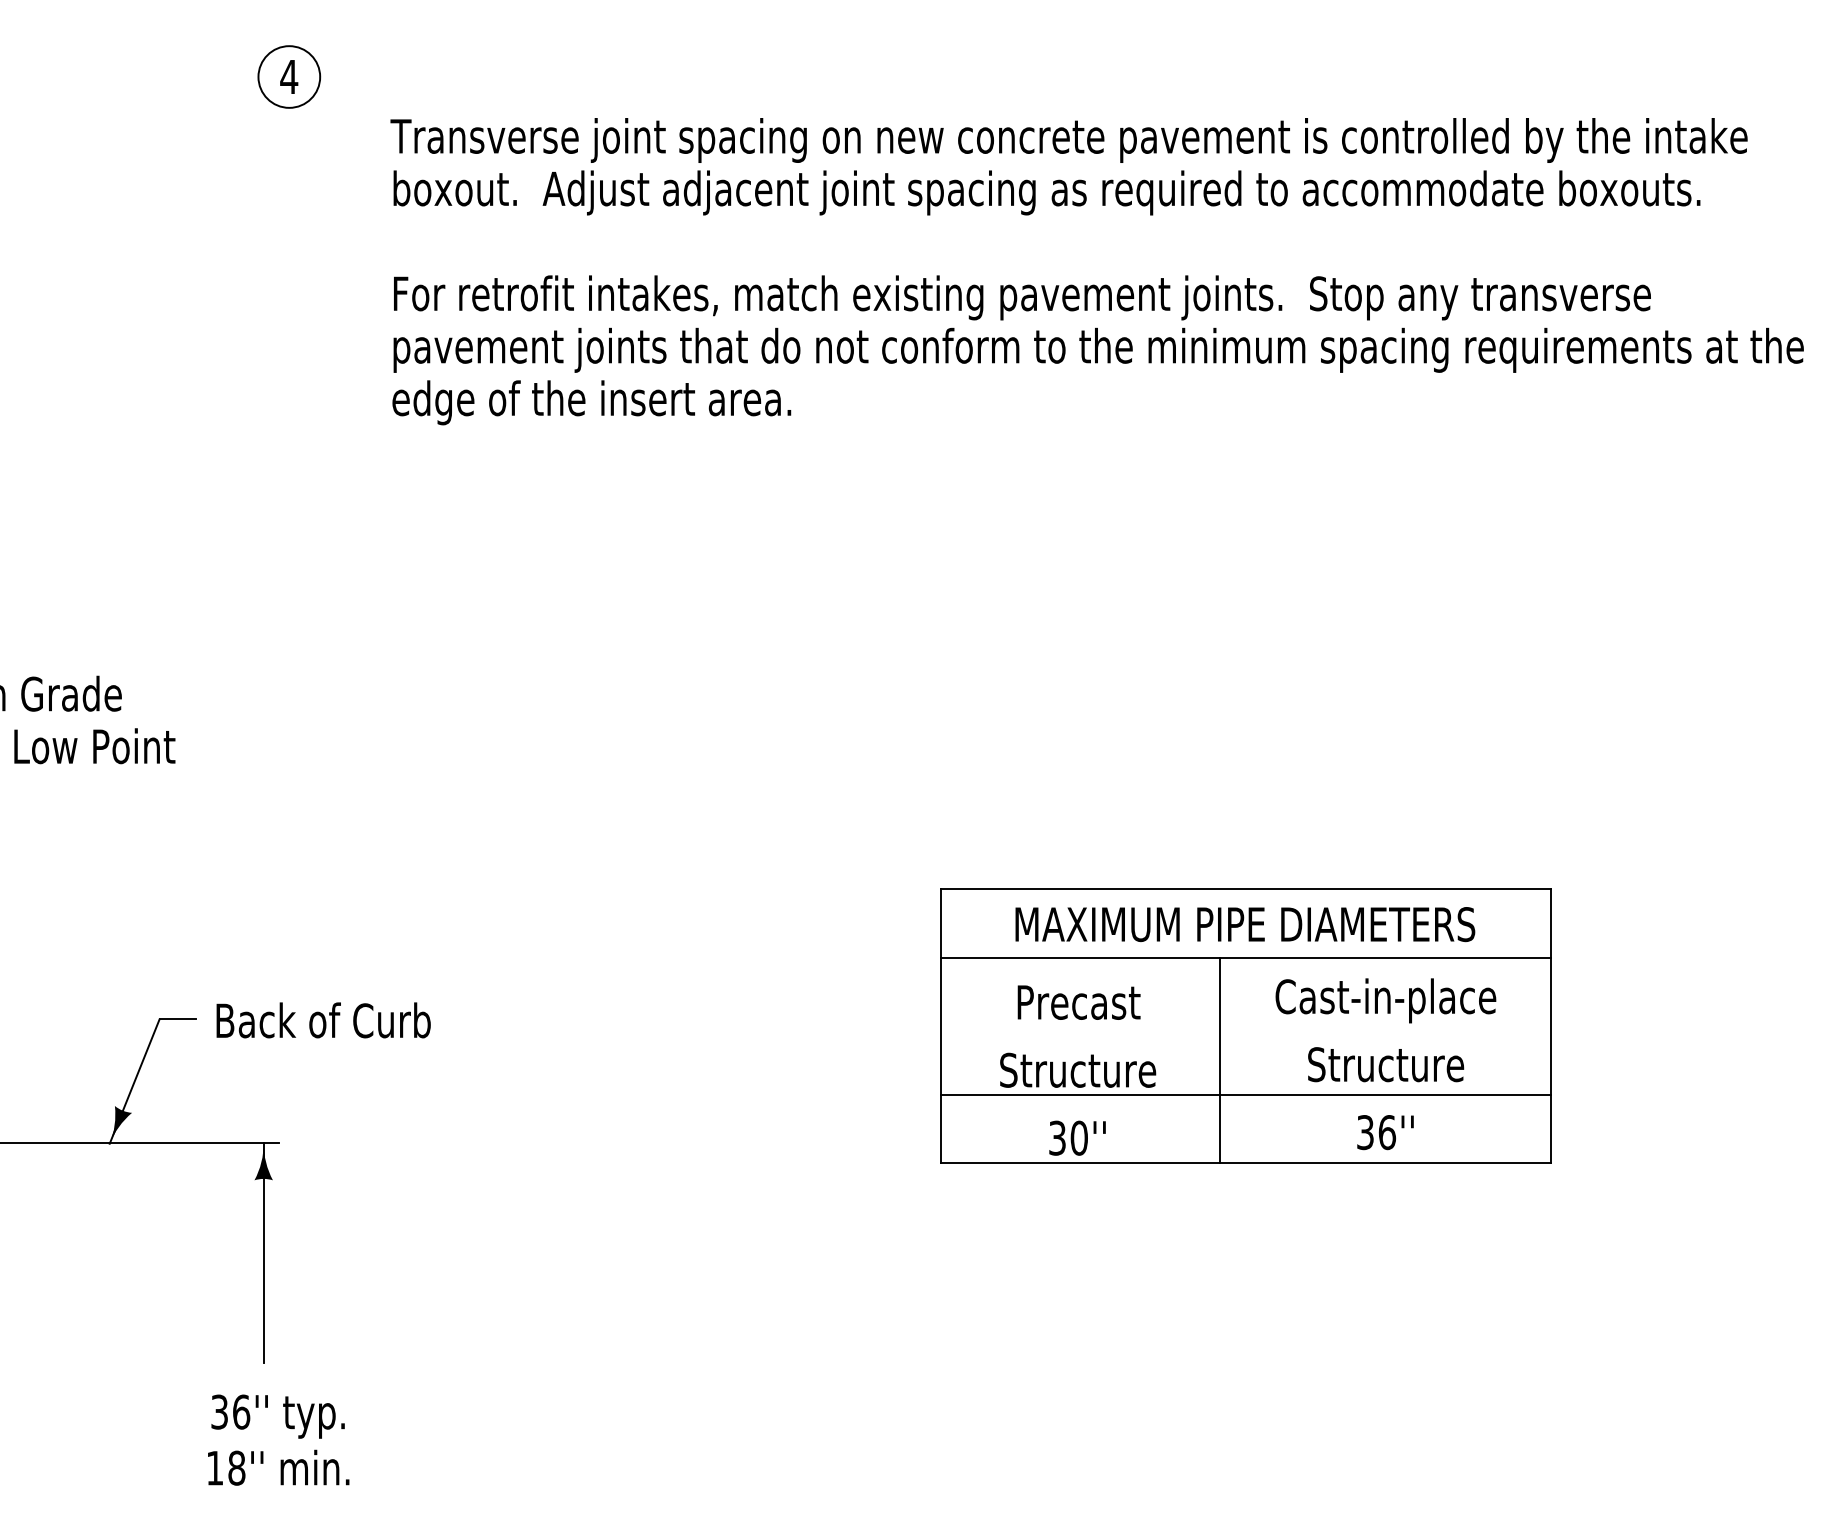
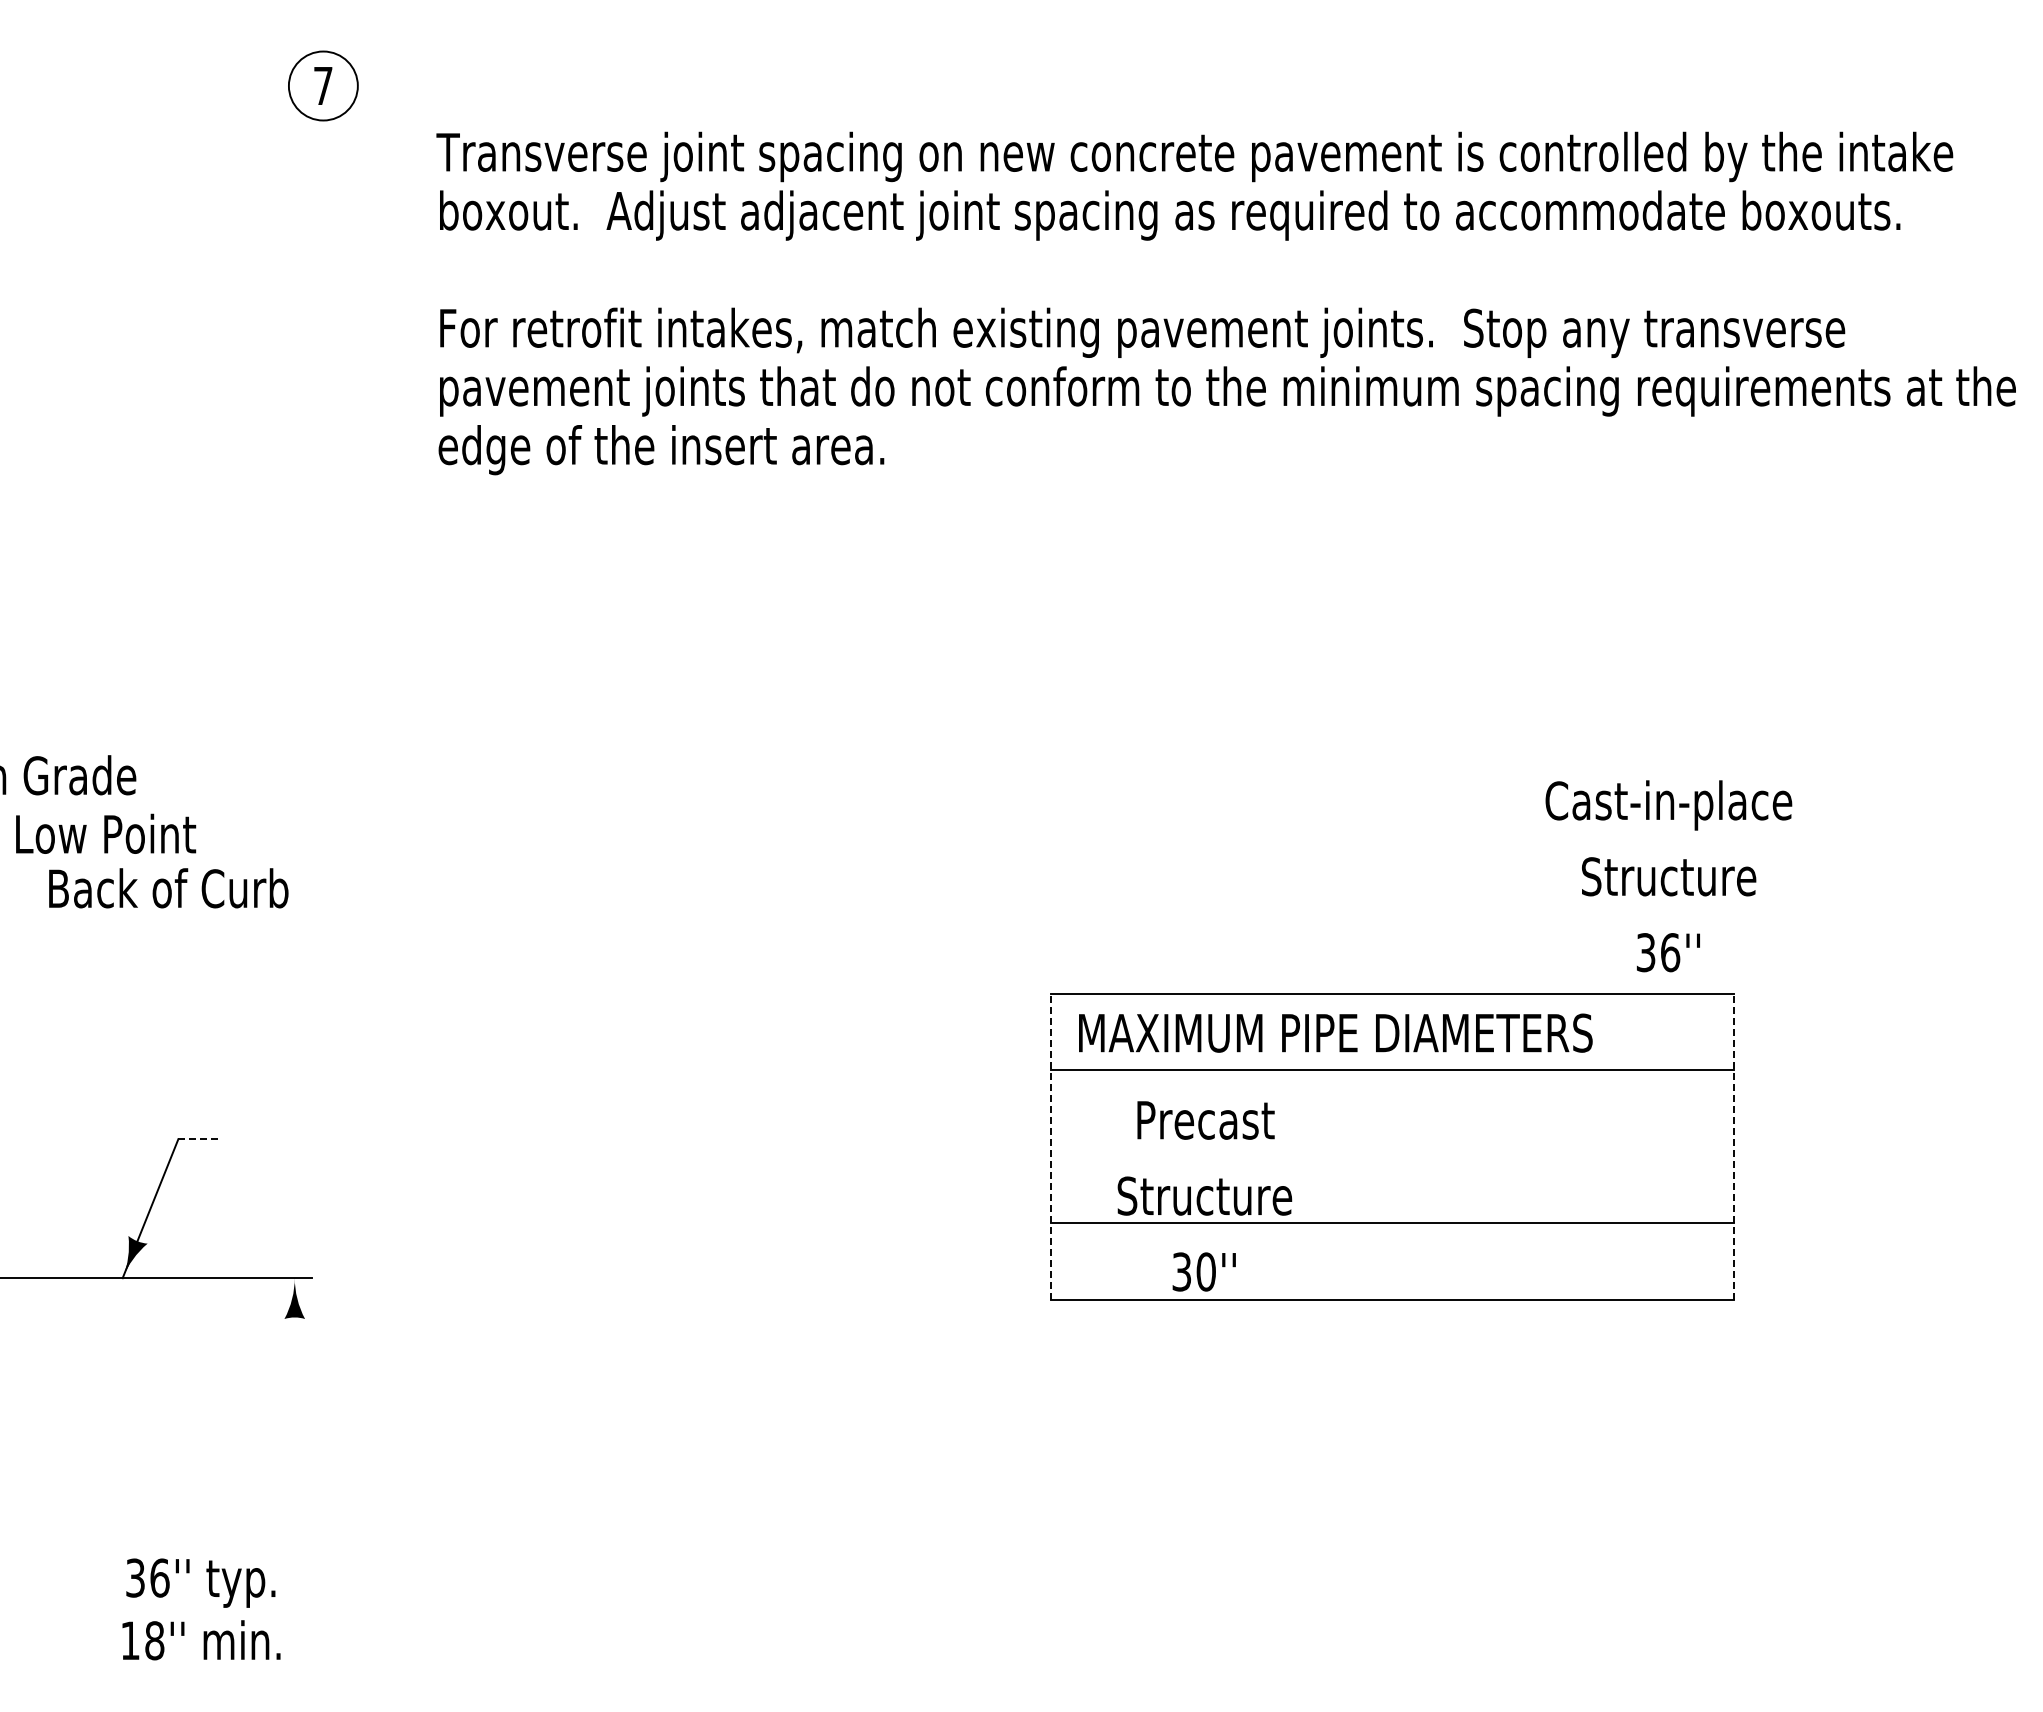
text: (289, 76) -> (323, 85), 4 -> 7
text: (1245, 923) -> (1335, 1032), moved
line: (178, 1019) -> (199, 1139), solid -> dashed
text: (323, 1020) -> (168, 888), moved
line: (940, 1025) -> (1051, 1146), solid -> dashed
line: (1551, 1025) -> (1733, 1146), solid -> dashed
line: (1220, 1059) -> (1363, 1184), removed
text: (1385, 1064) -> (1668, 876), moved
line: (263, 1253) -> (294, 1400), removed
text: (278, 1440) -> (201, 1609), moved

